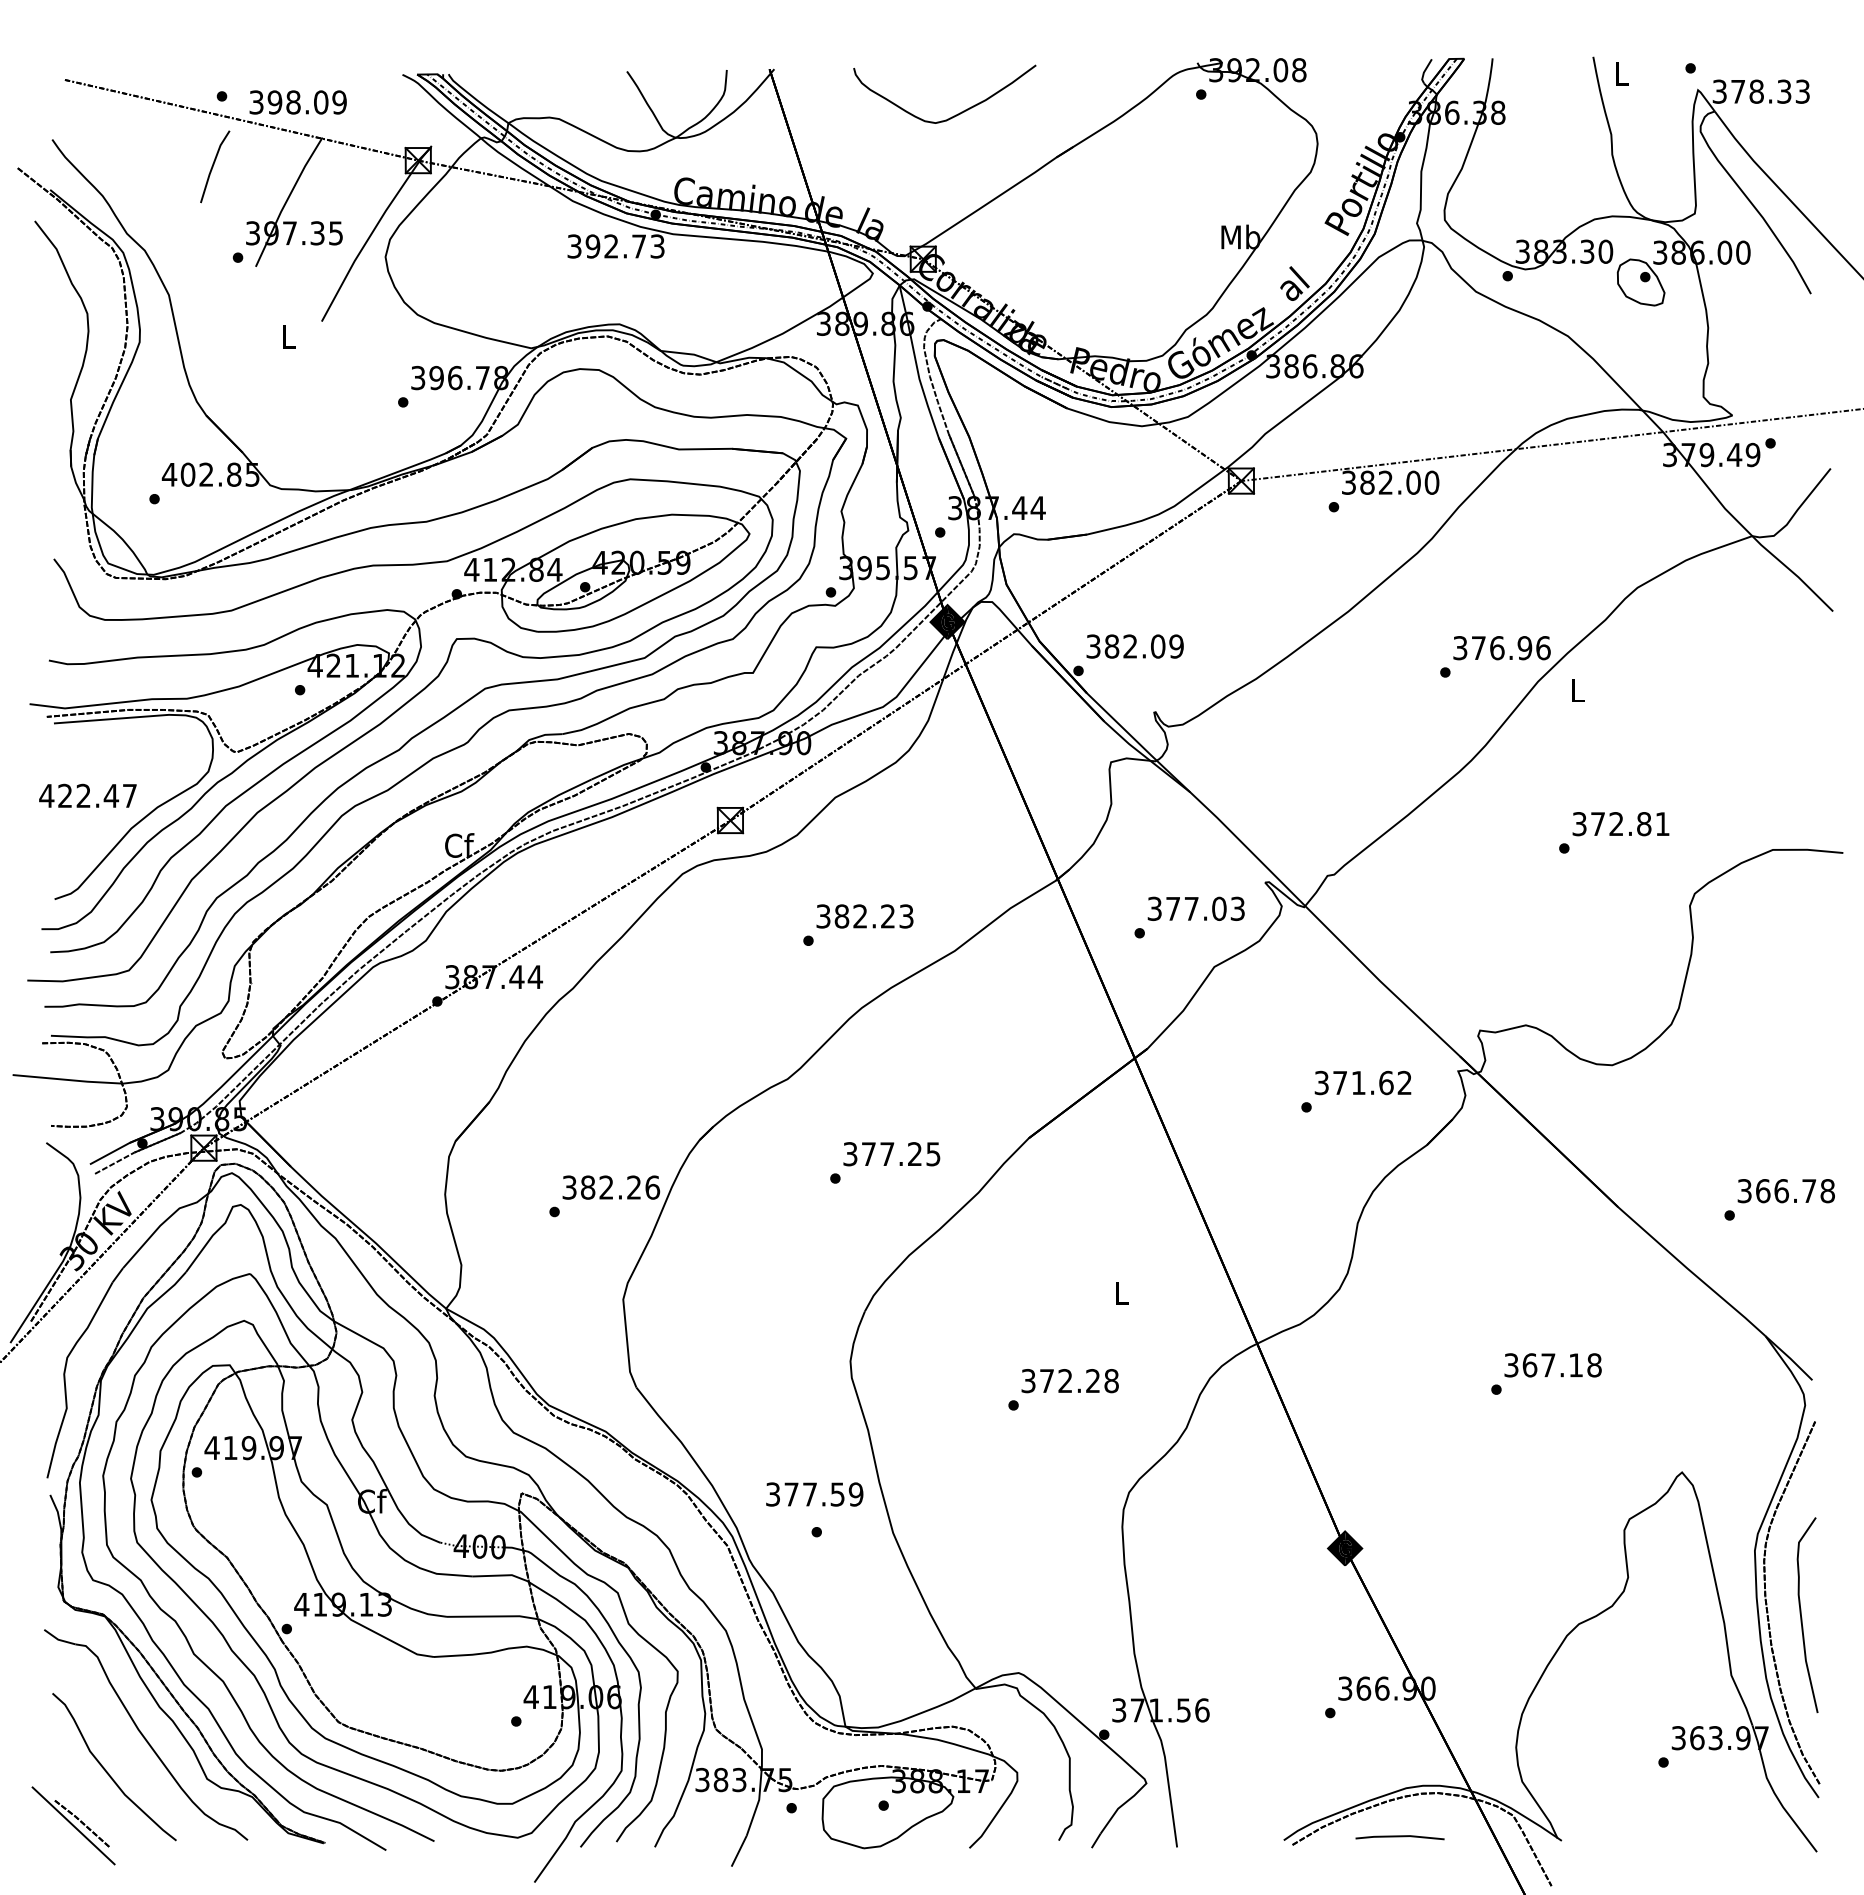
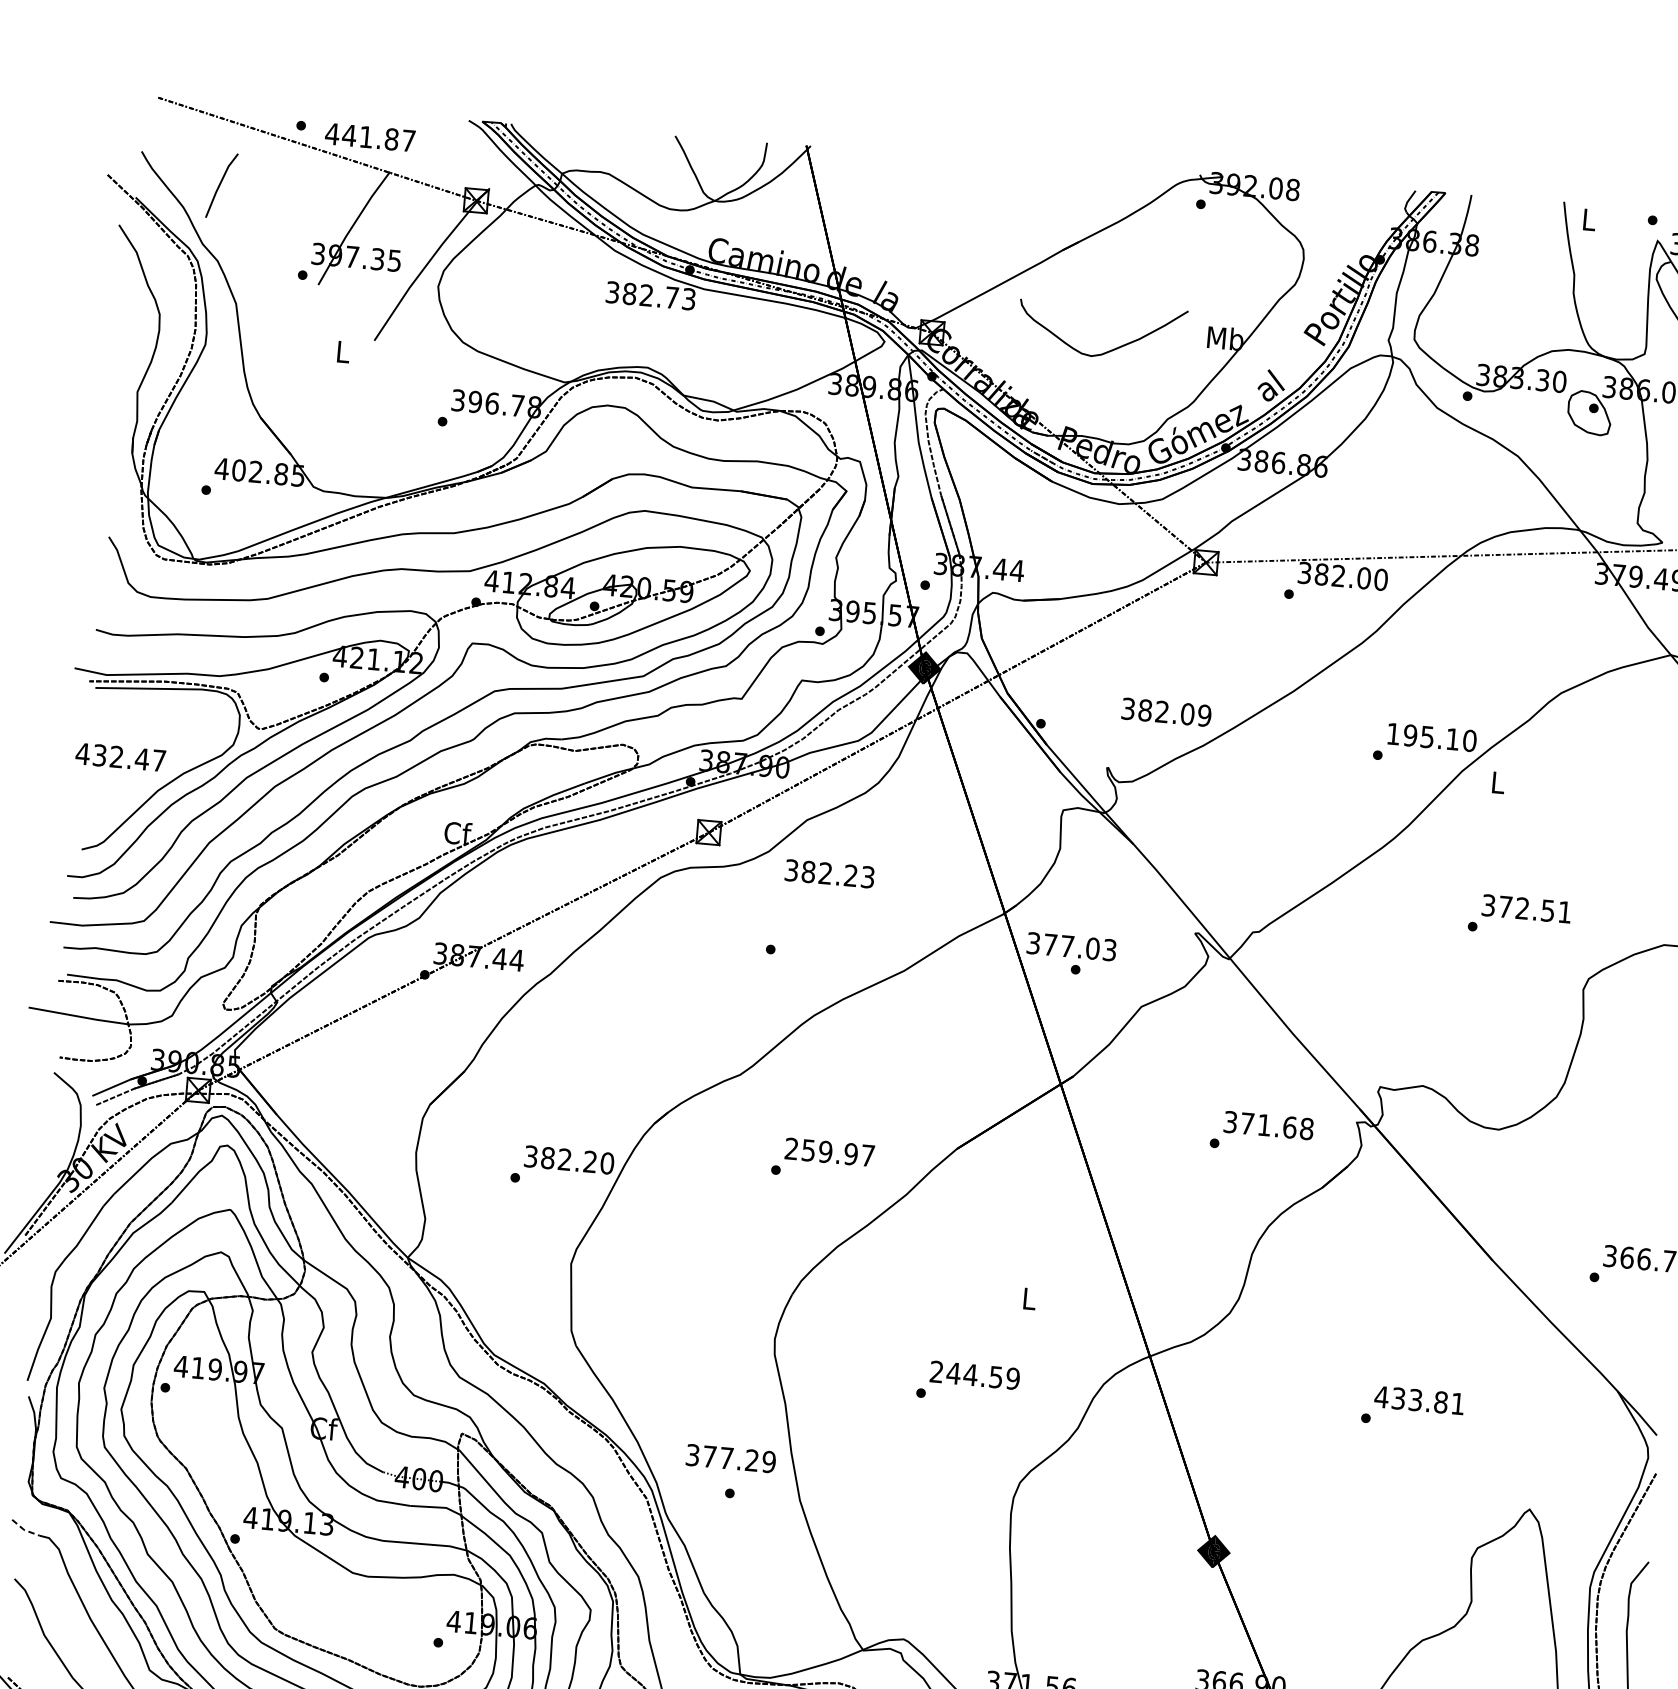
text: (297, 102) -> (370, 137), 398.09 -> 441.87
curve: (955, 114) -> (1110, 349), moved
line: (213, 166) -> (220, 185), moved
text: (592, 246) -> (629, 293), 392.73 -> 382.73
text: (1134, 646) -> (1166, 712), moved
text: (1501, 648) -> (1431, 737), 376.96 -> 195.10
text: (65, 796) -> (100, 756), 422.47 -> 432.47
text: (1644, 824) -> (1548, 911), 372.81 -> 372.51
text: (1195, 908) -> (1071, 946), moved
text: (864, 916) -> (829, 873), moved
text: (1404, 1083) -> (1306, 1129), 371.62 -> 371.68
text: (891, 1154) -> (829, 1152), 377.25 -> 259.97
text: (652, 1187) -> (607, 1163), 382.26 -> 382.20
text: (1552, 1365) -> (1419, 1400), 367.18 -> 433.81
text: (1069, 1381) -> (974, 1375), 372.28 -> 244.59
text: (837, 1494) -> (751, 1460), 377.59 -> 377.29
line: (58, 1639) -> (24, 1529), solid -> dashed

